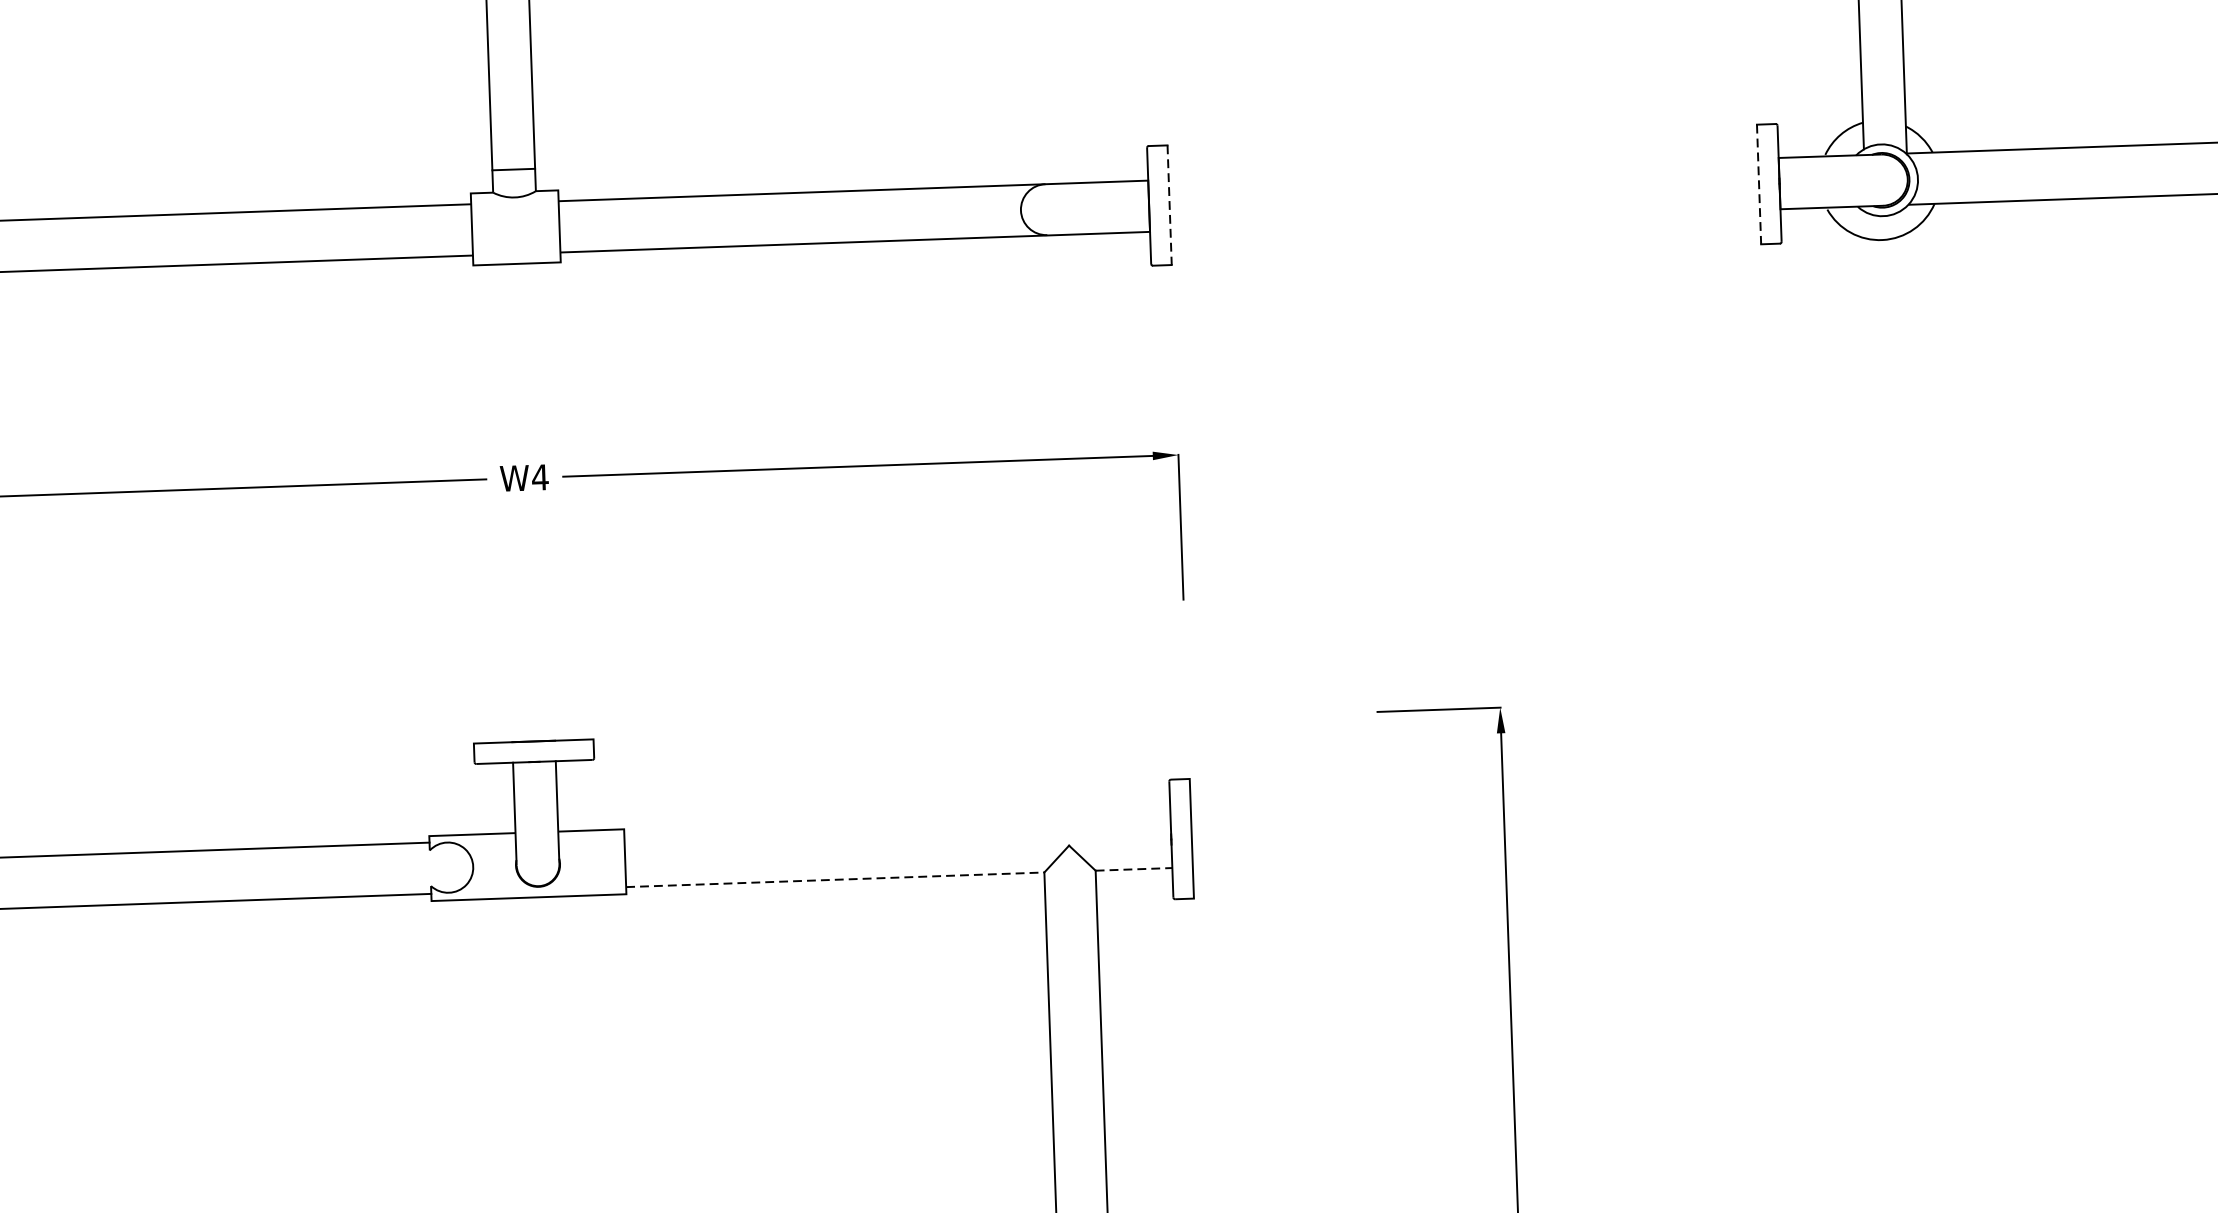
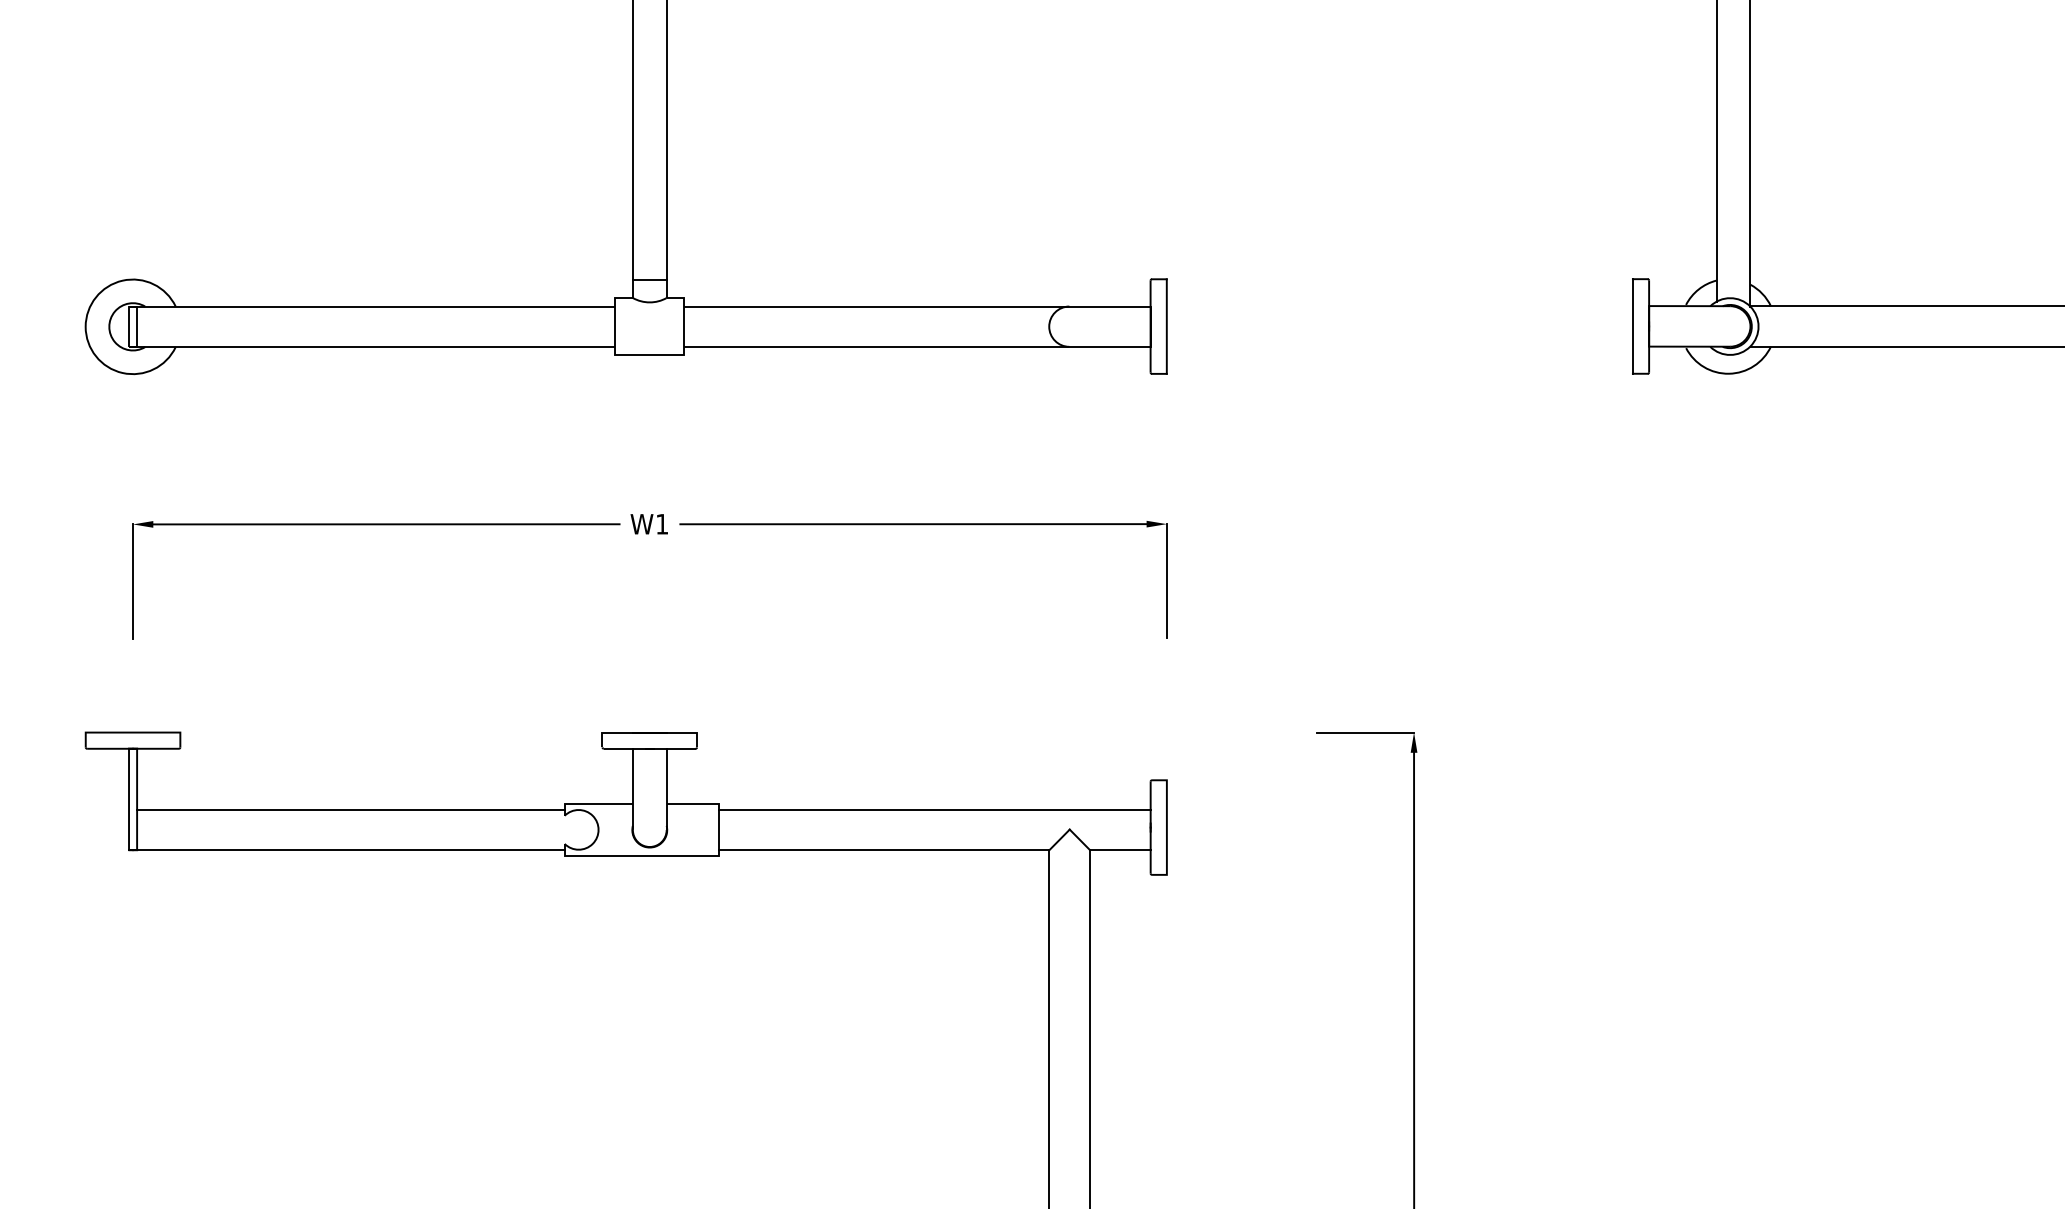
line: (1758, 184) -> (1632, 326), dashed -> solid
line: (1169, 206) -> (1166, 327), dashed -> solid
text: (539, 477) -> (661, 524), W4 -> W1
line: (897, 826) -> (934, 809), added
line: (1134, 869) -> (1120, 850), dashed -> solid
line: (835, 880) -> (884, 850), dashed -> solid

